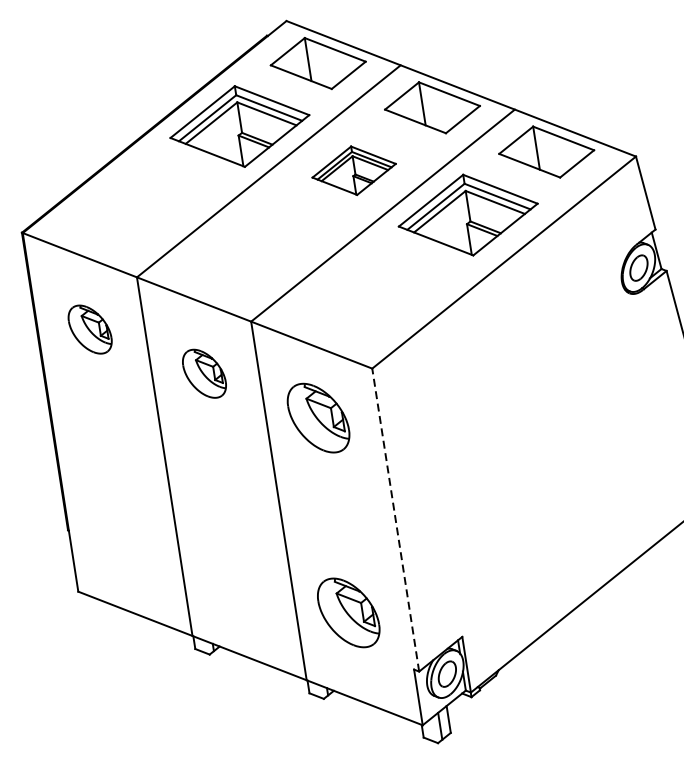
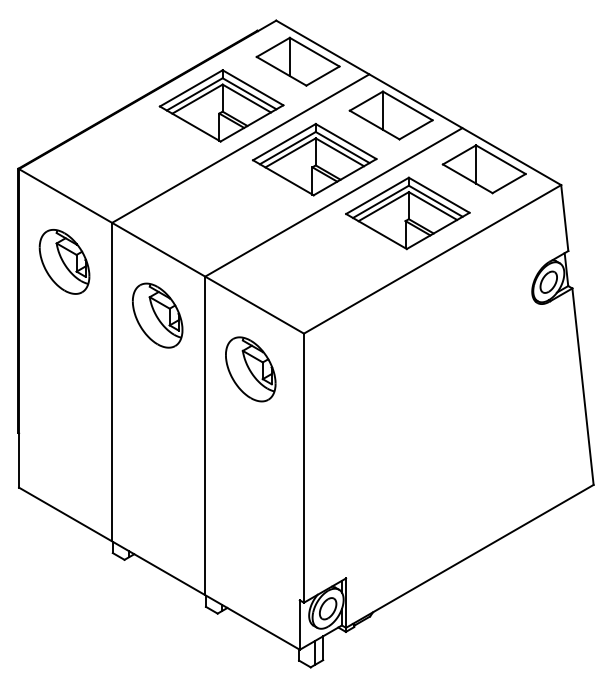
part: (353, 170) -> (314, 159), size x1.67
part: (90, 329) -> (64, 261), size x1.43
part: (204, 373) -> (157, 315), size x1.43
line: (395, 520) -> (303, 468), dashed -> solid
part: (348, 613) -> (250, 542), removed

